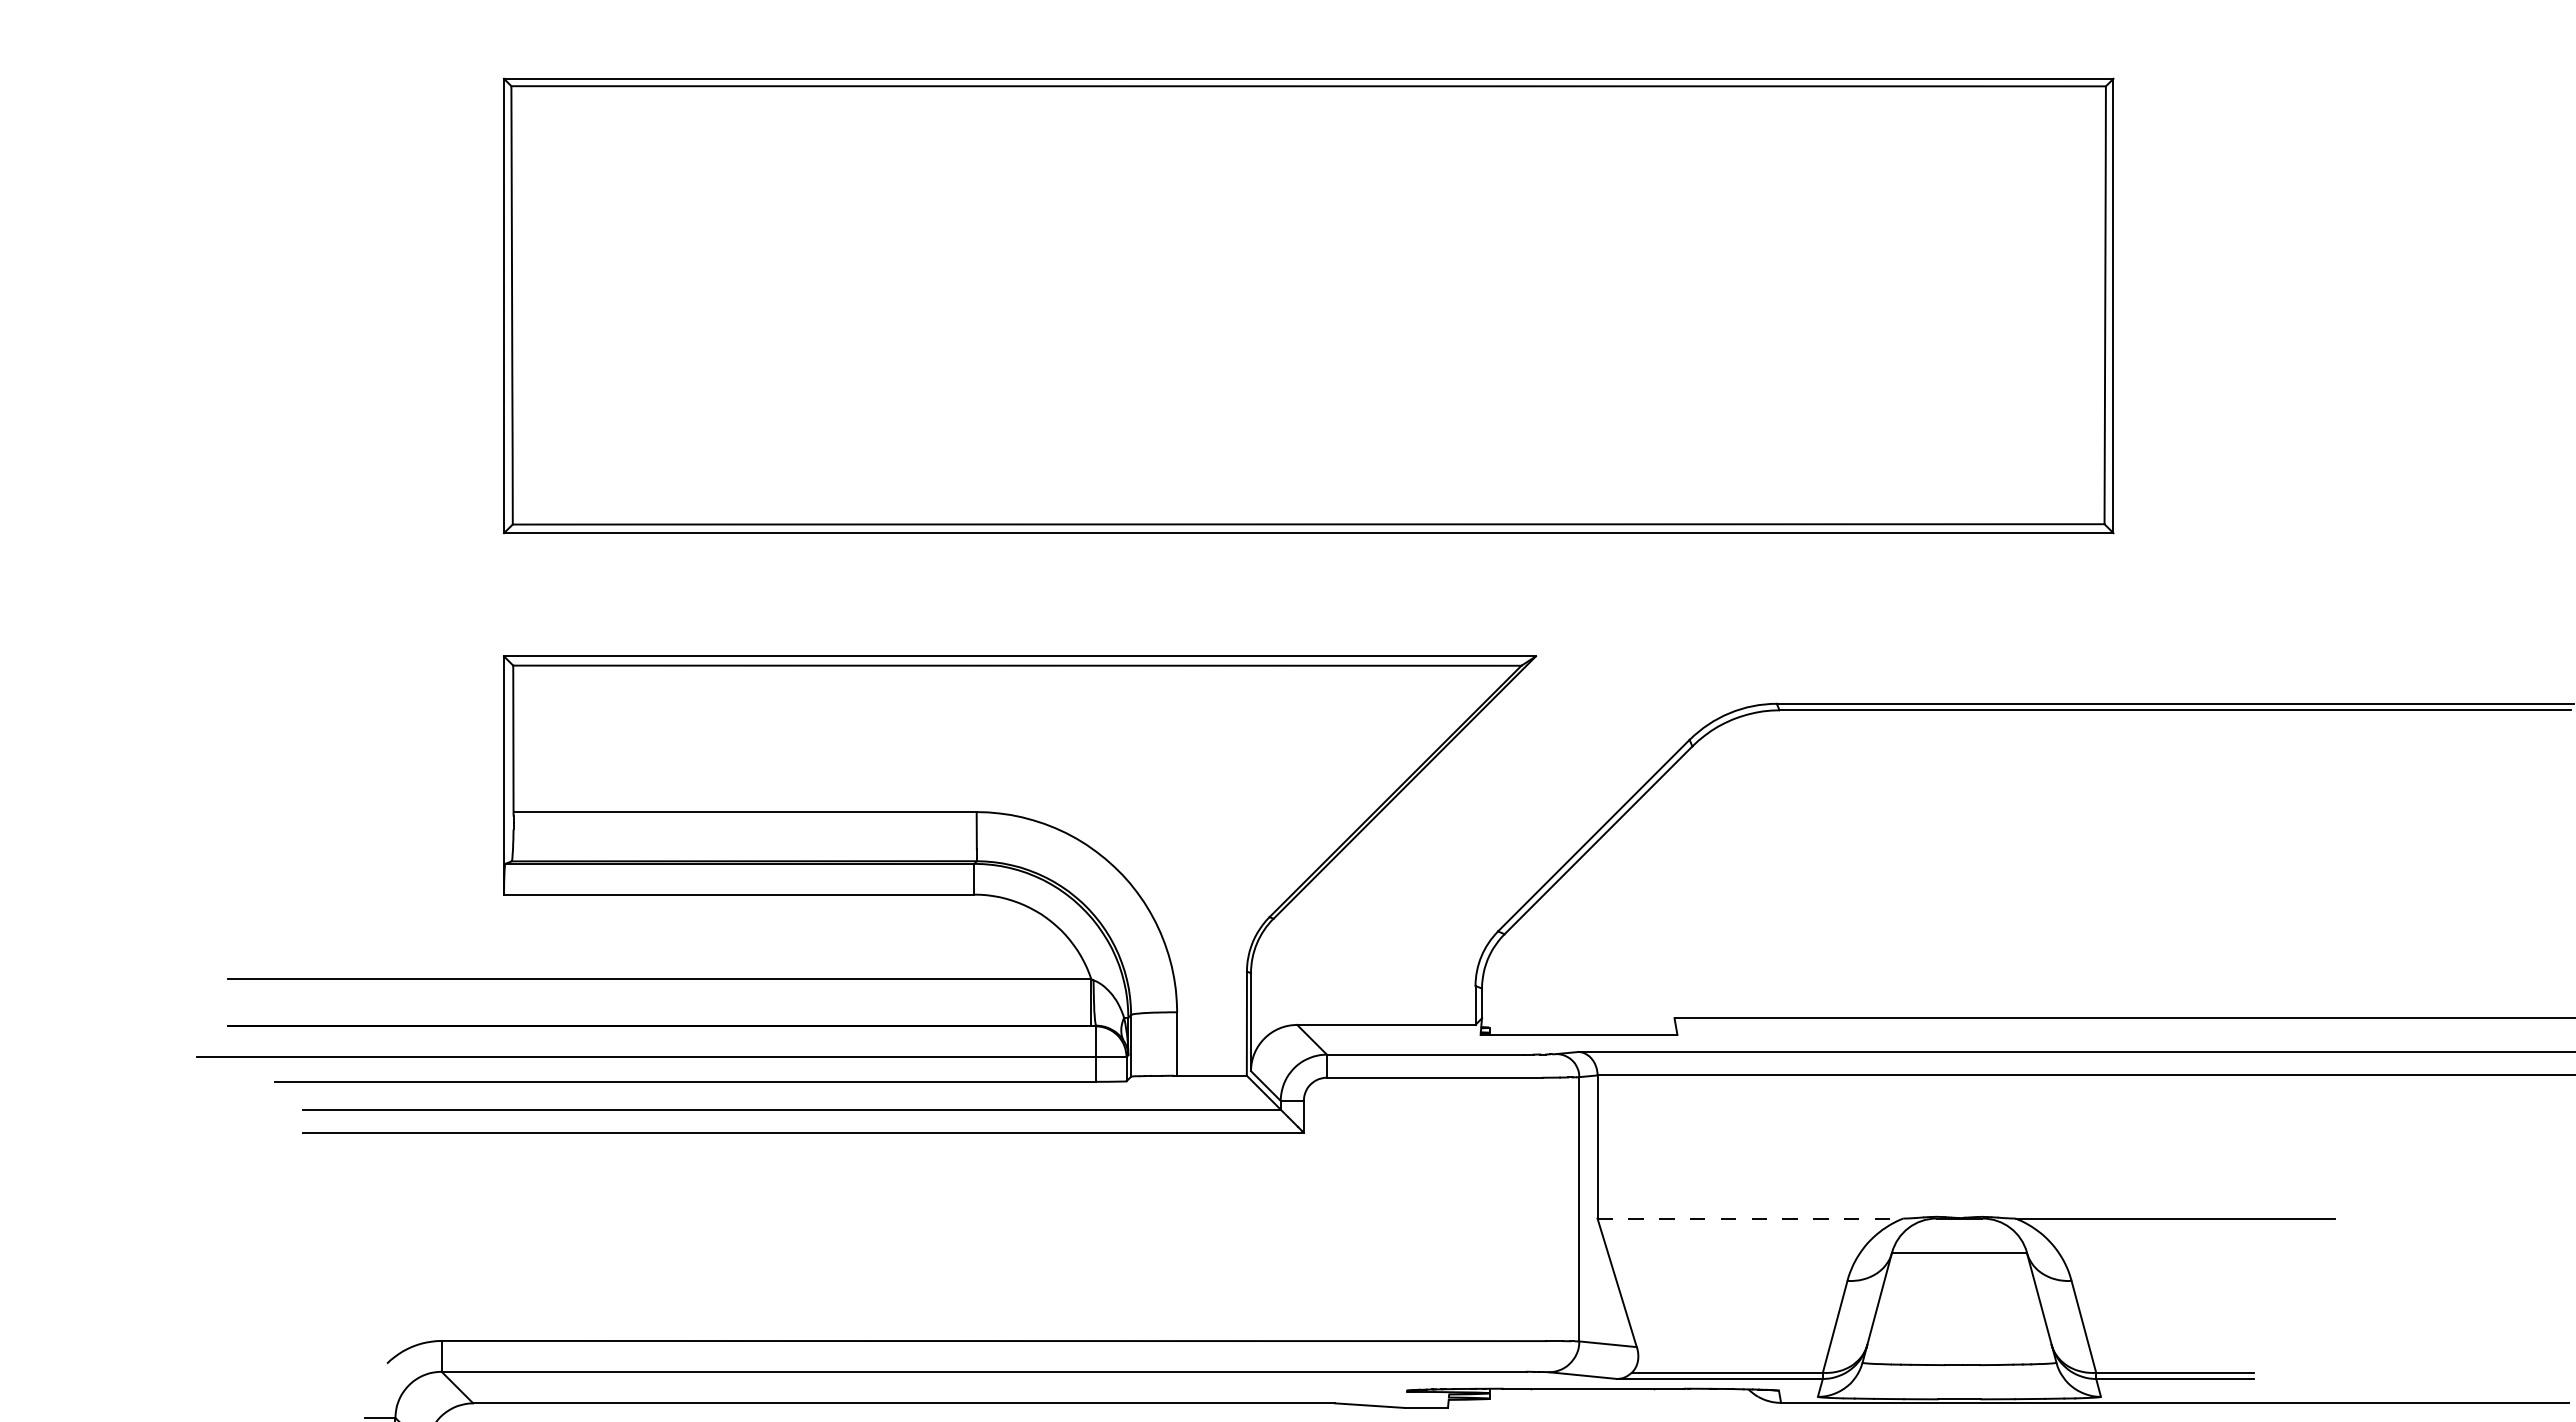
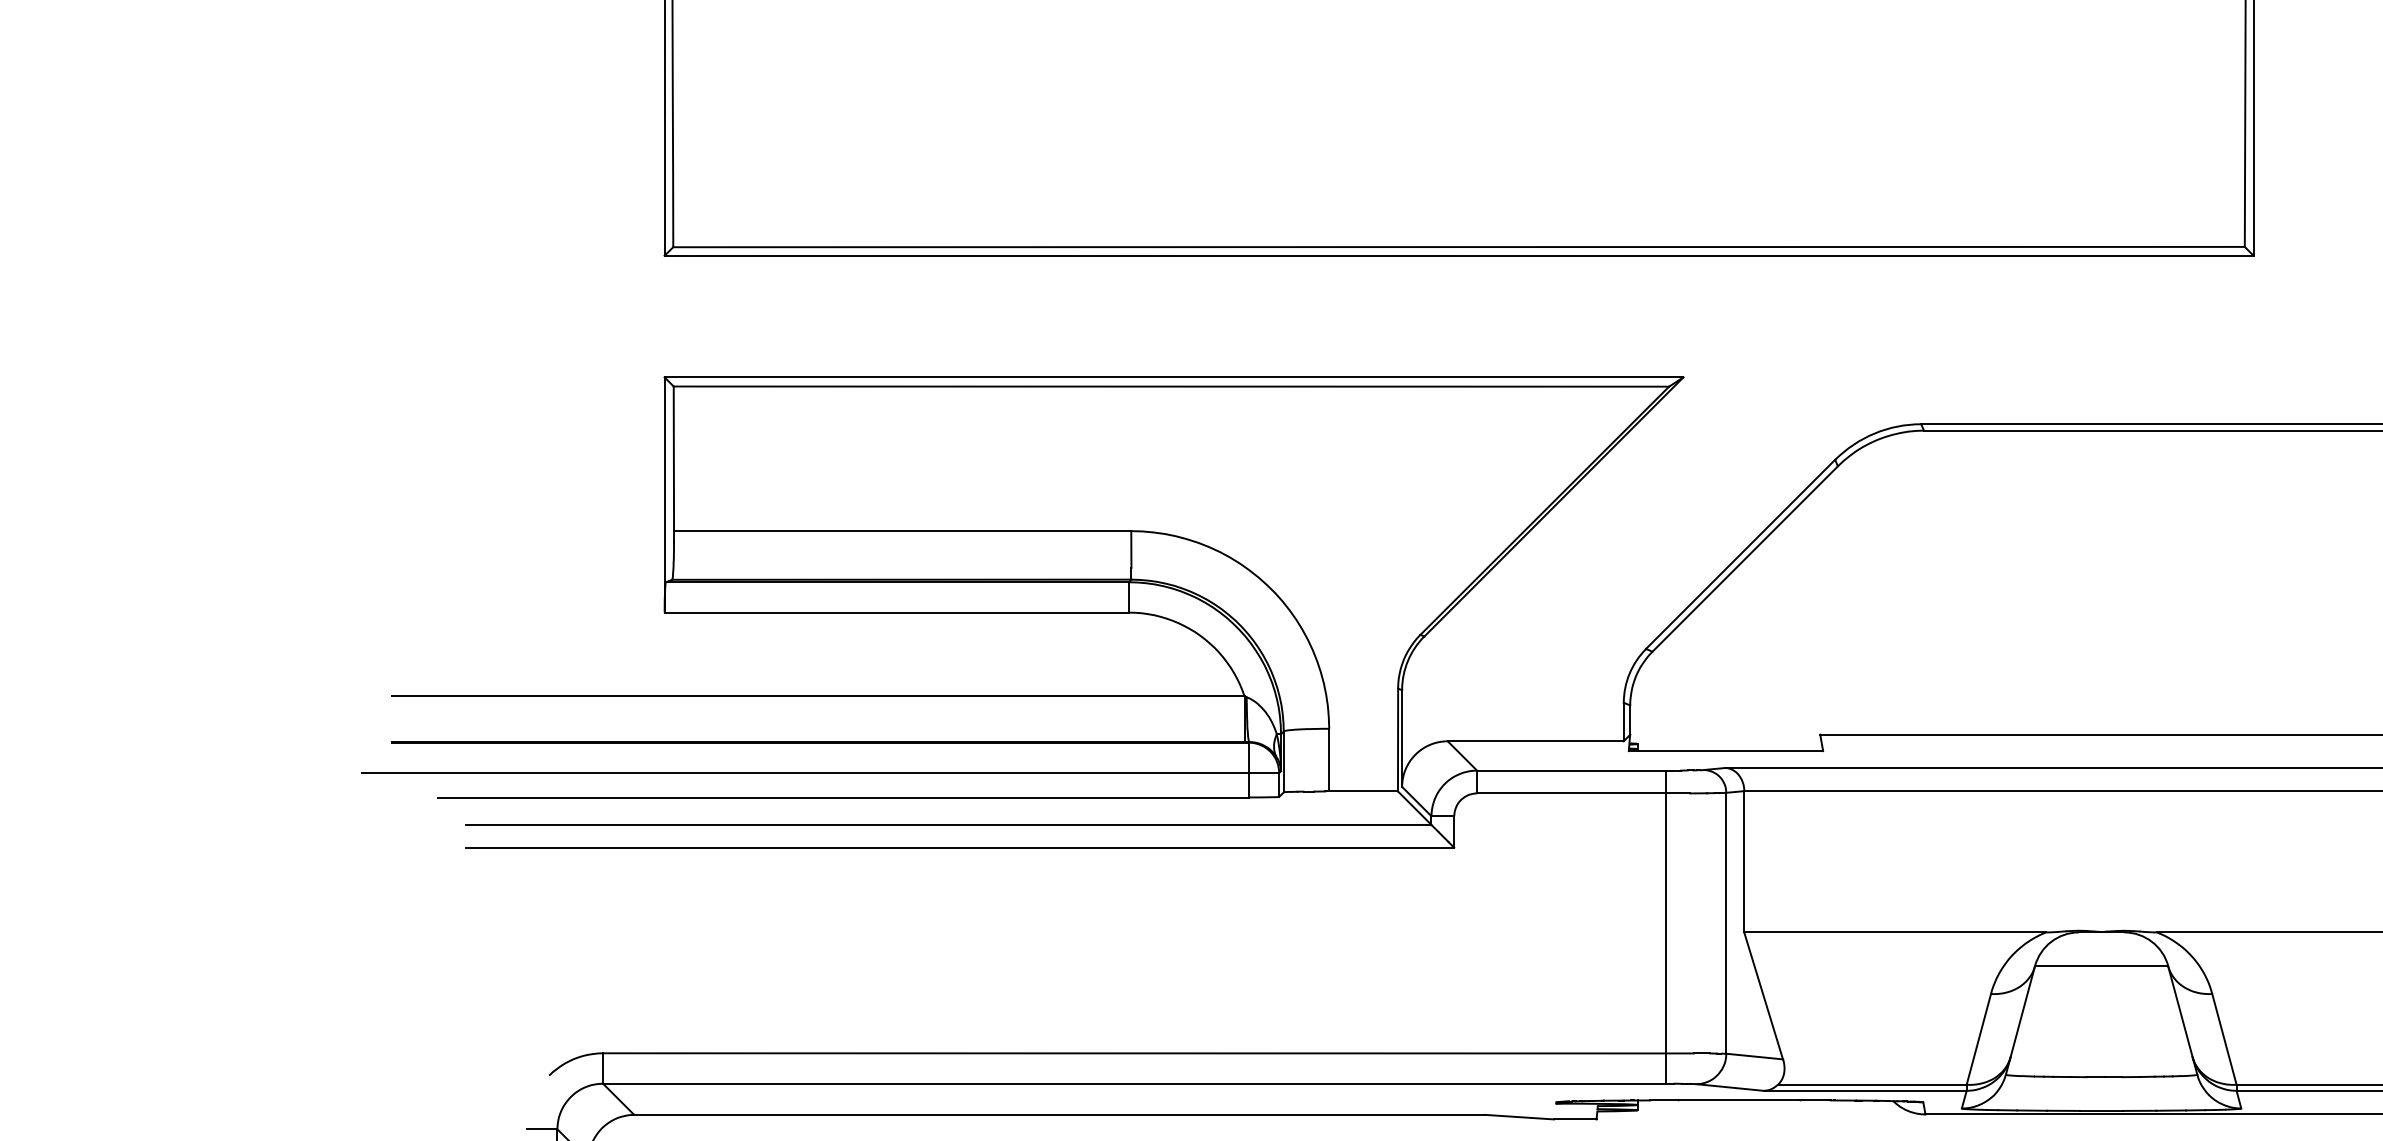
line: (1518, 1212) -> (1666, 926), added
line: (1750, 1218) -> (1895, 932), dashed -> solid

